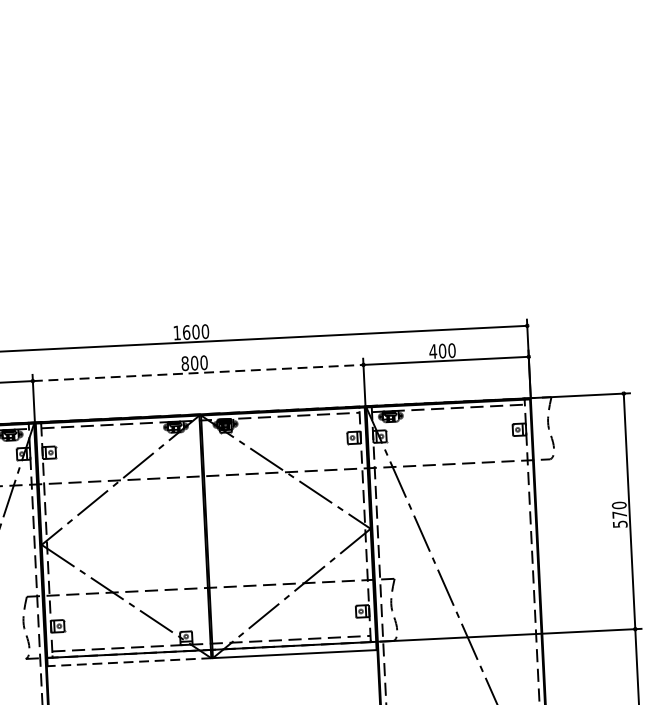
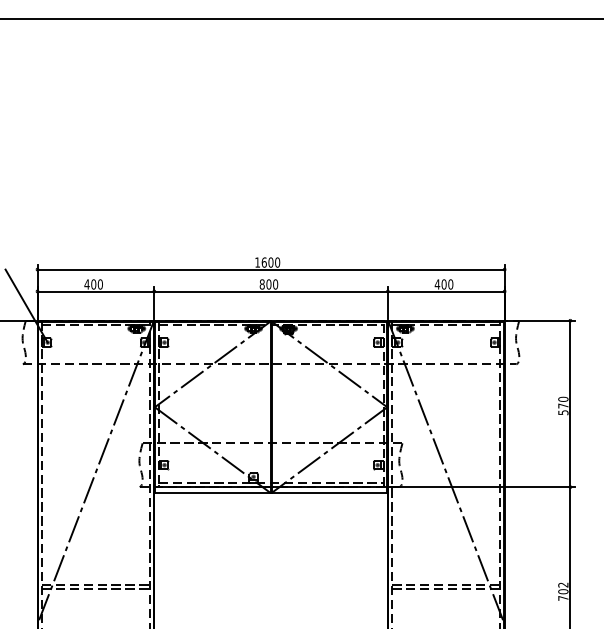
line: (198, 372) -> (271, 291), dashed -> solid
line: (129, 661) -> (212, 492), dashed -> solid

